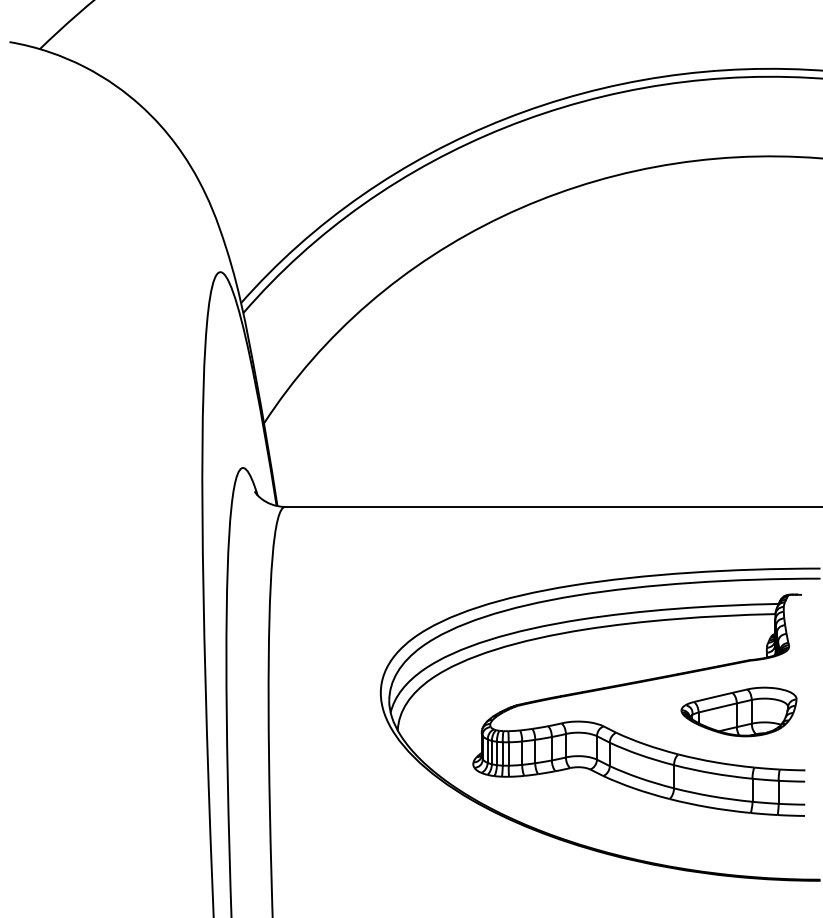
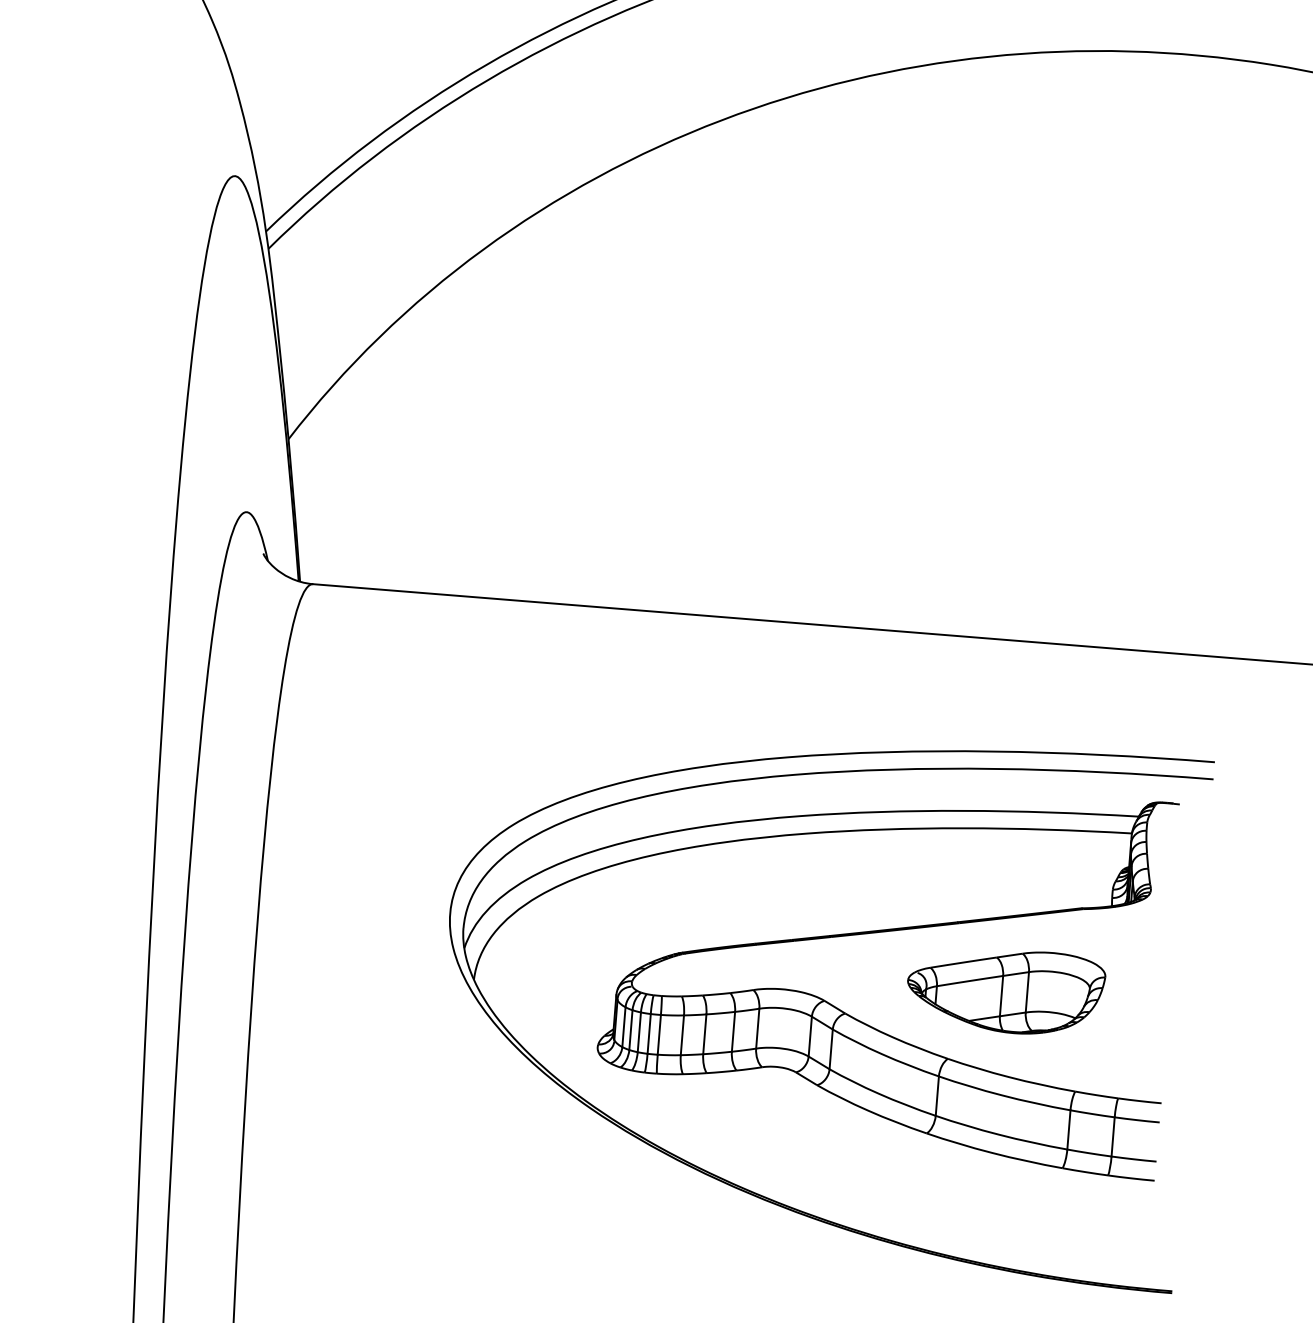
part: (738, 711) -> (1004, 989), moved

